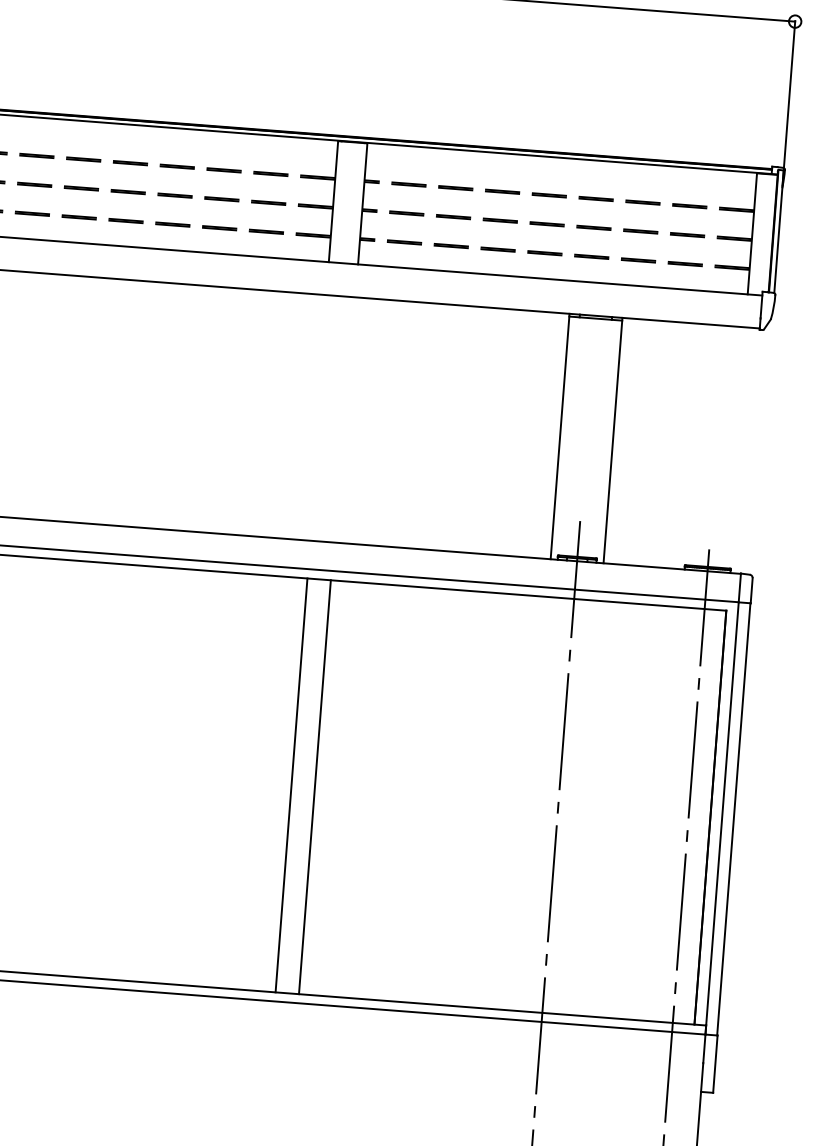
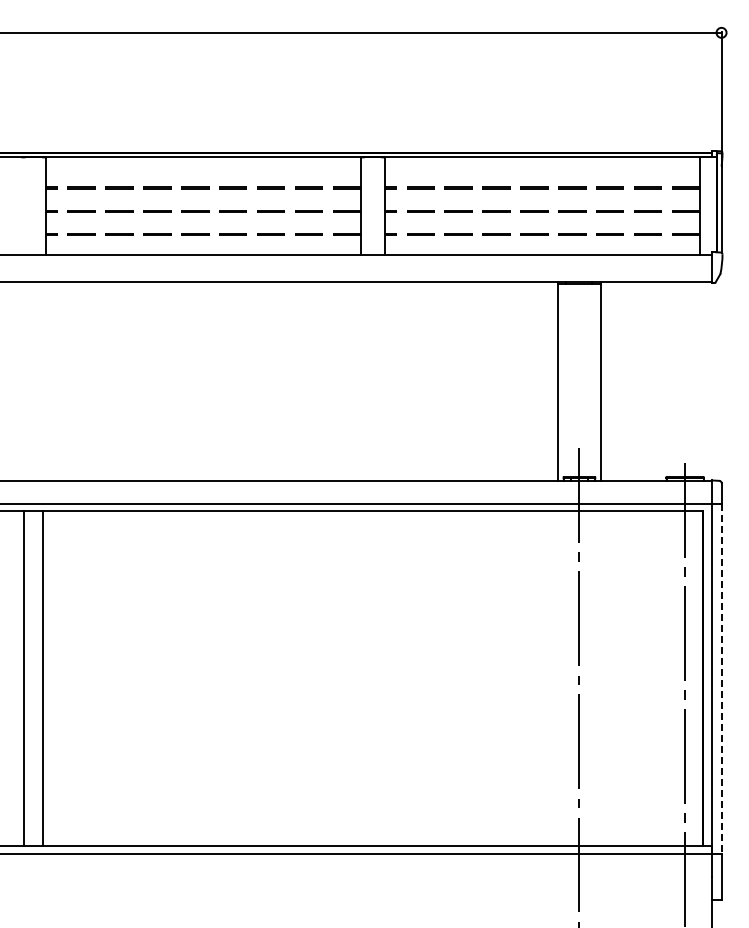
line: (291, 785) -> (363, 678), removed
line: (315, 786) -> (382, 678), removed
line: (733, 819) -> (721, 678), solid -> dashed

